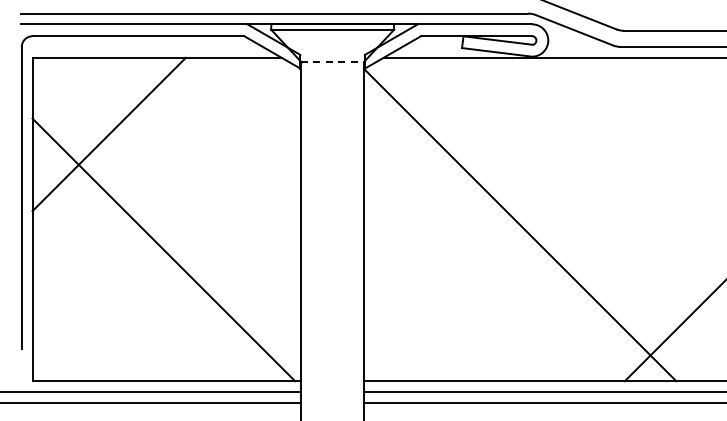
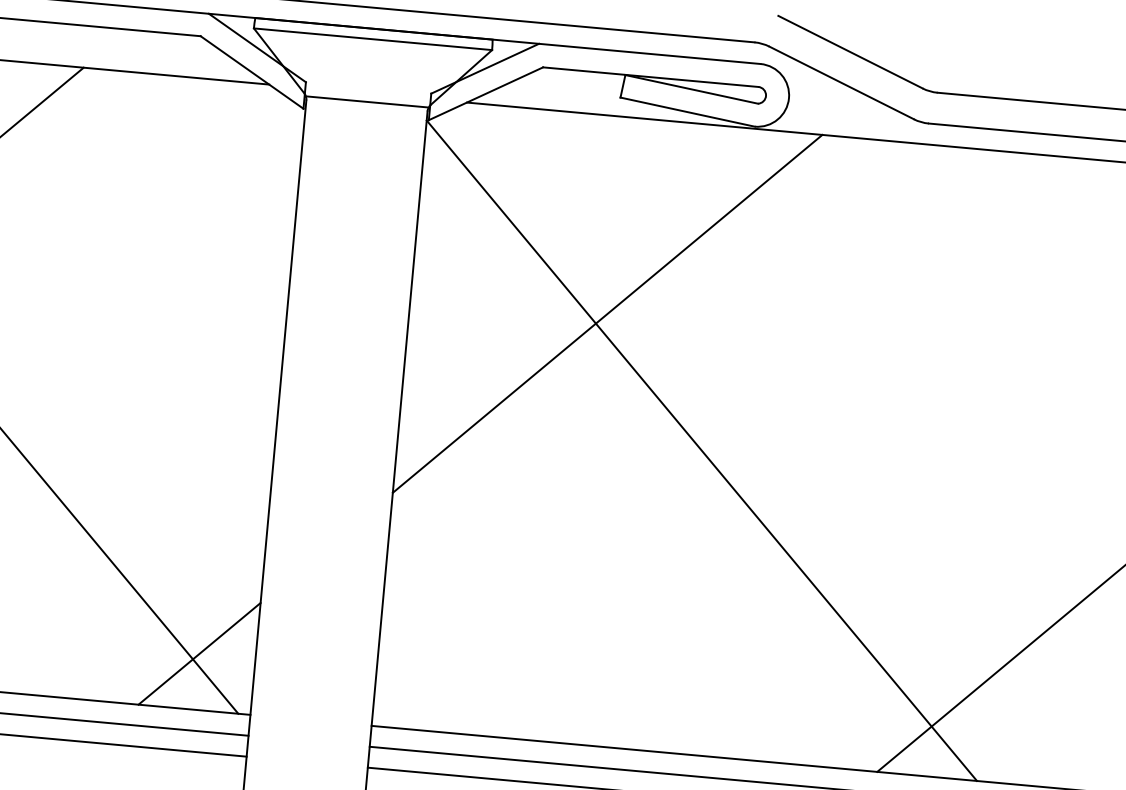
line: (332, 62) -> (366, 102), dashed -> solid
line: (465, 158) -> (607, 312), added
line: (272, 352) -> (199, 654), added

